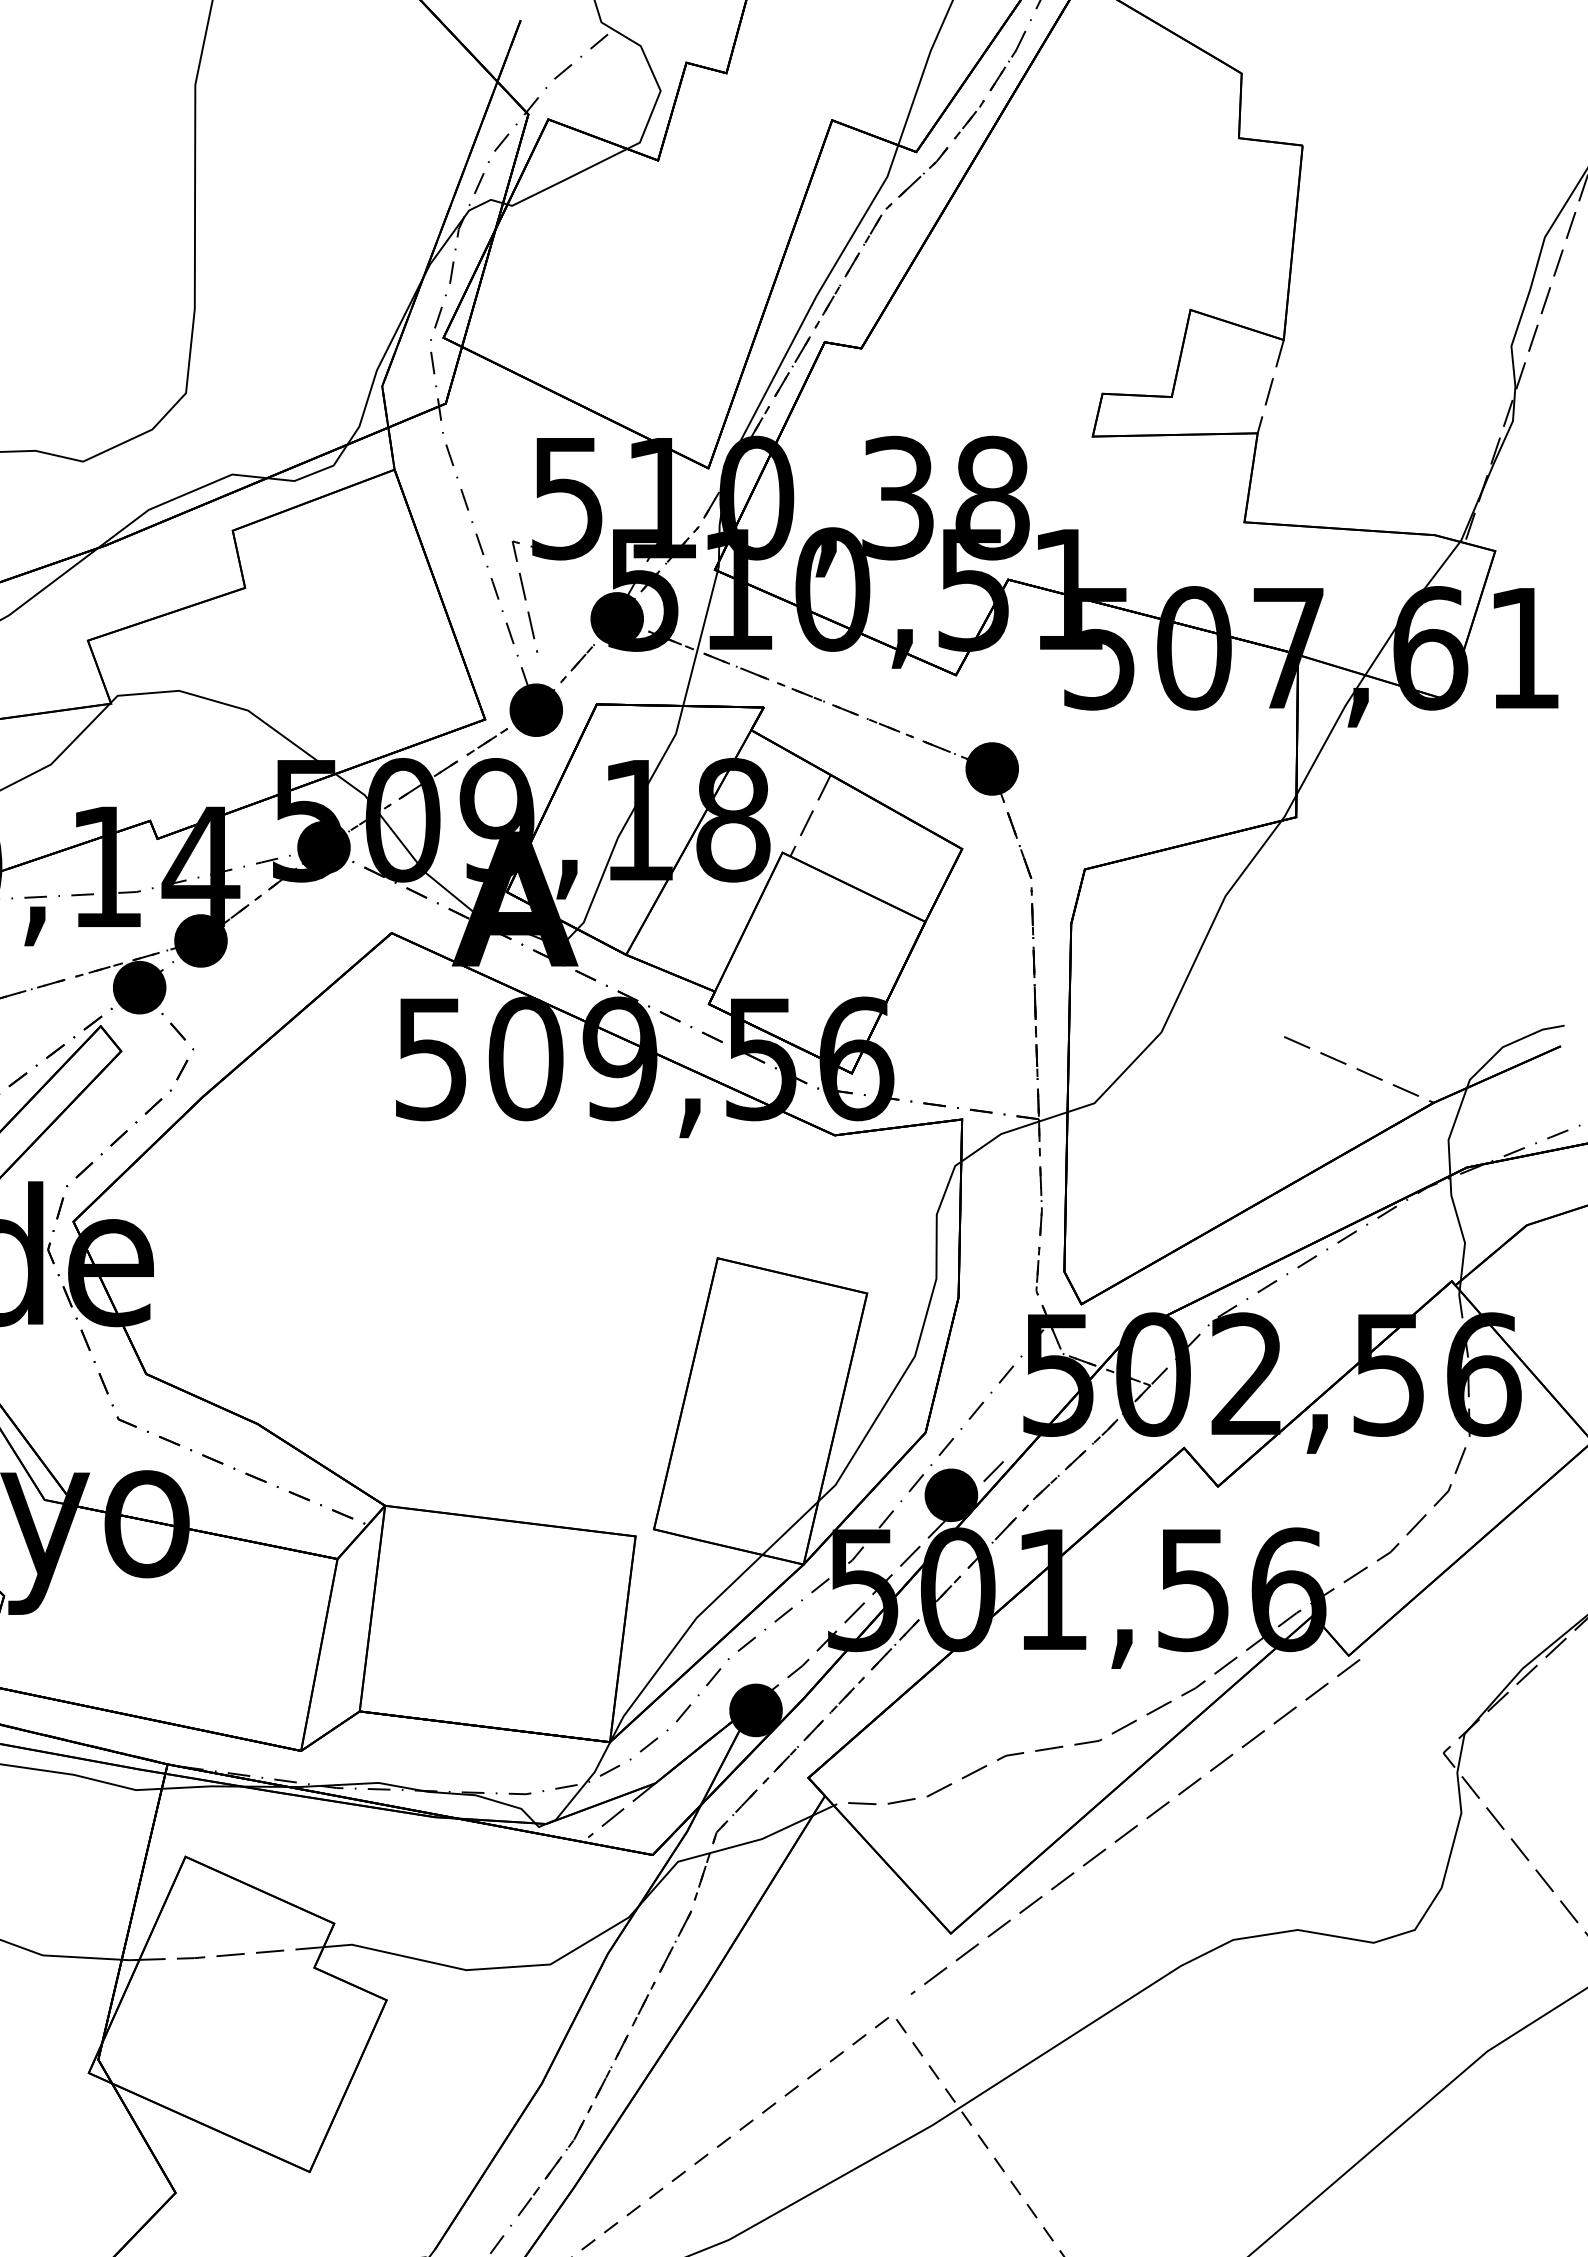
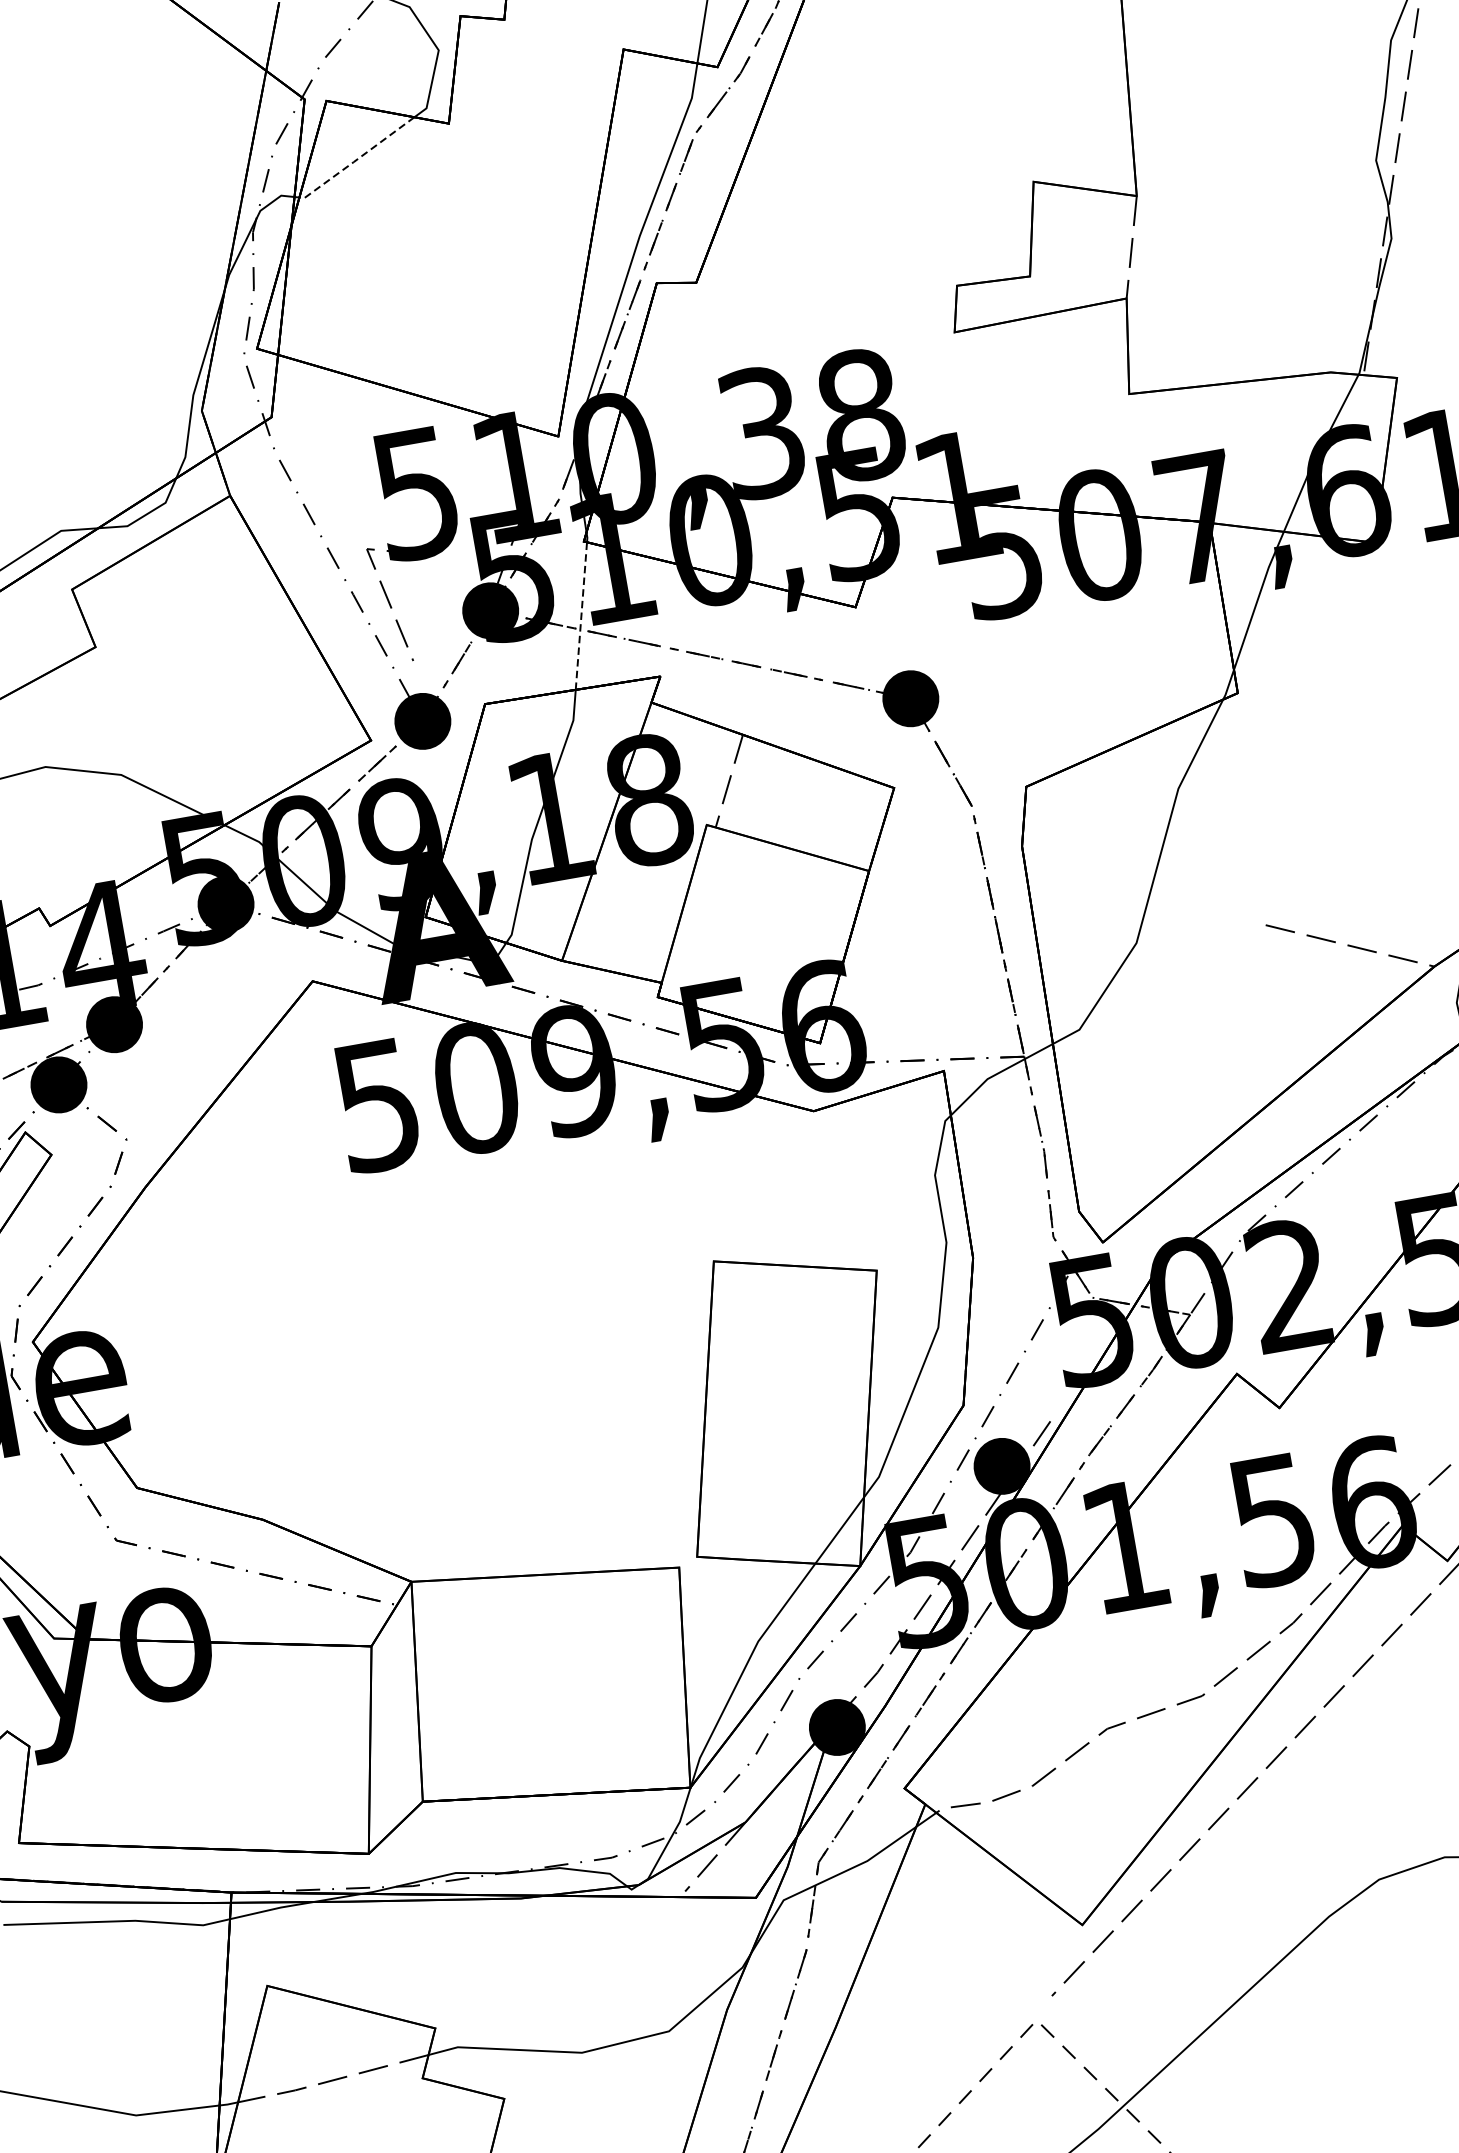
line: (566, 179) -> (356, 160), solid -> dashed
line: (700, 638) -> (581, 616), solid -> dashed

